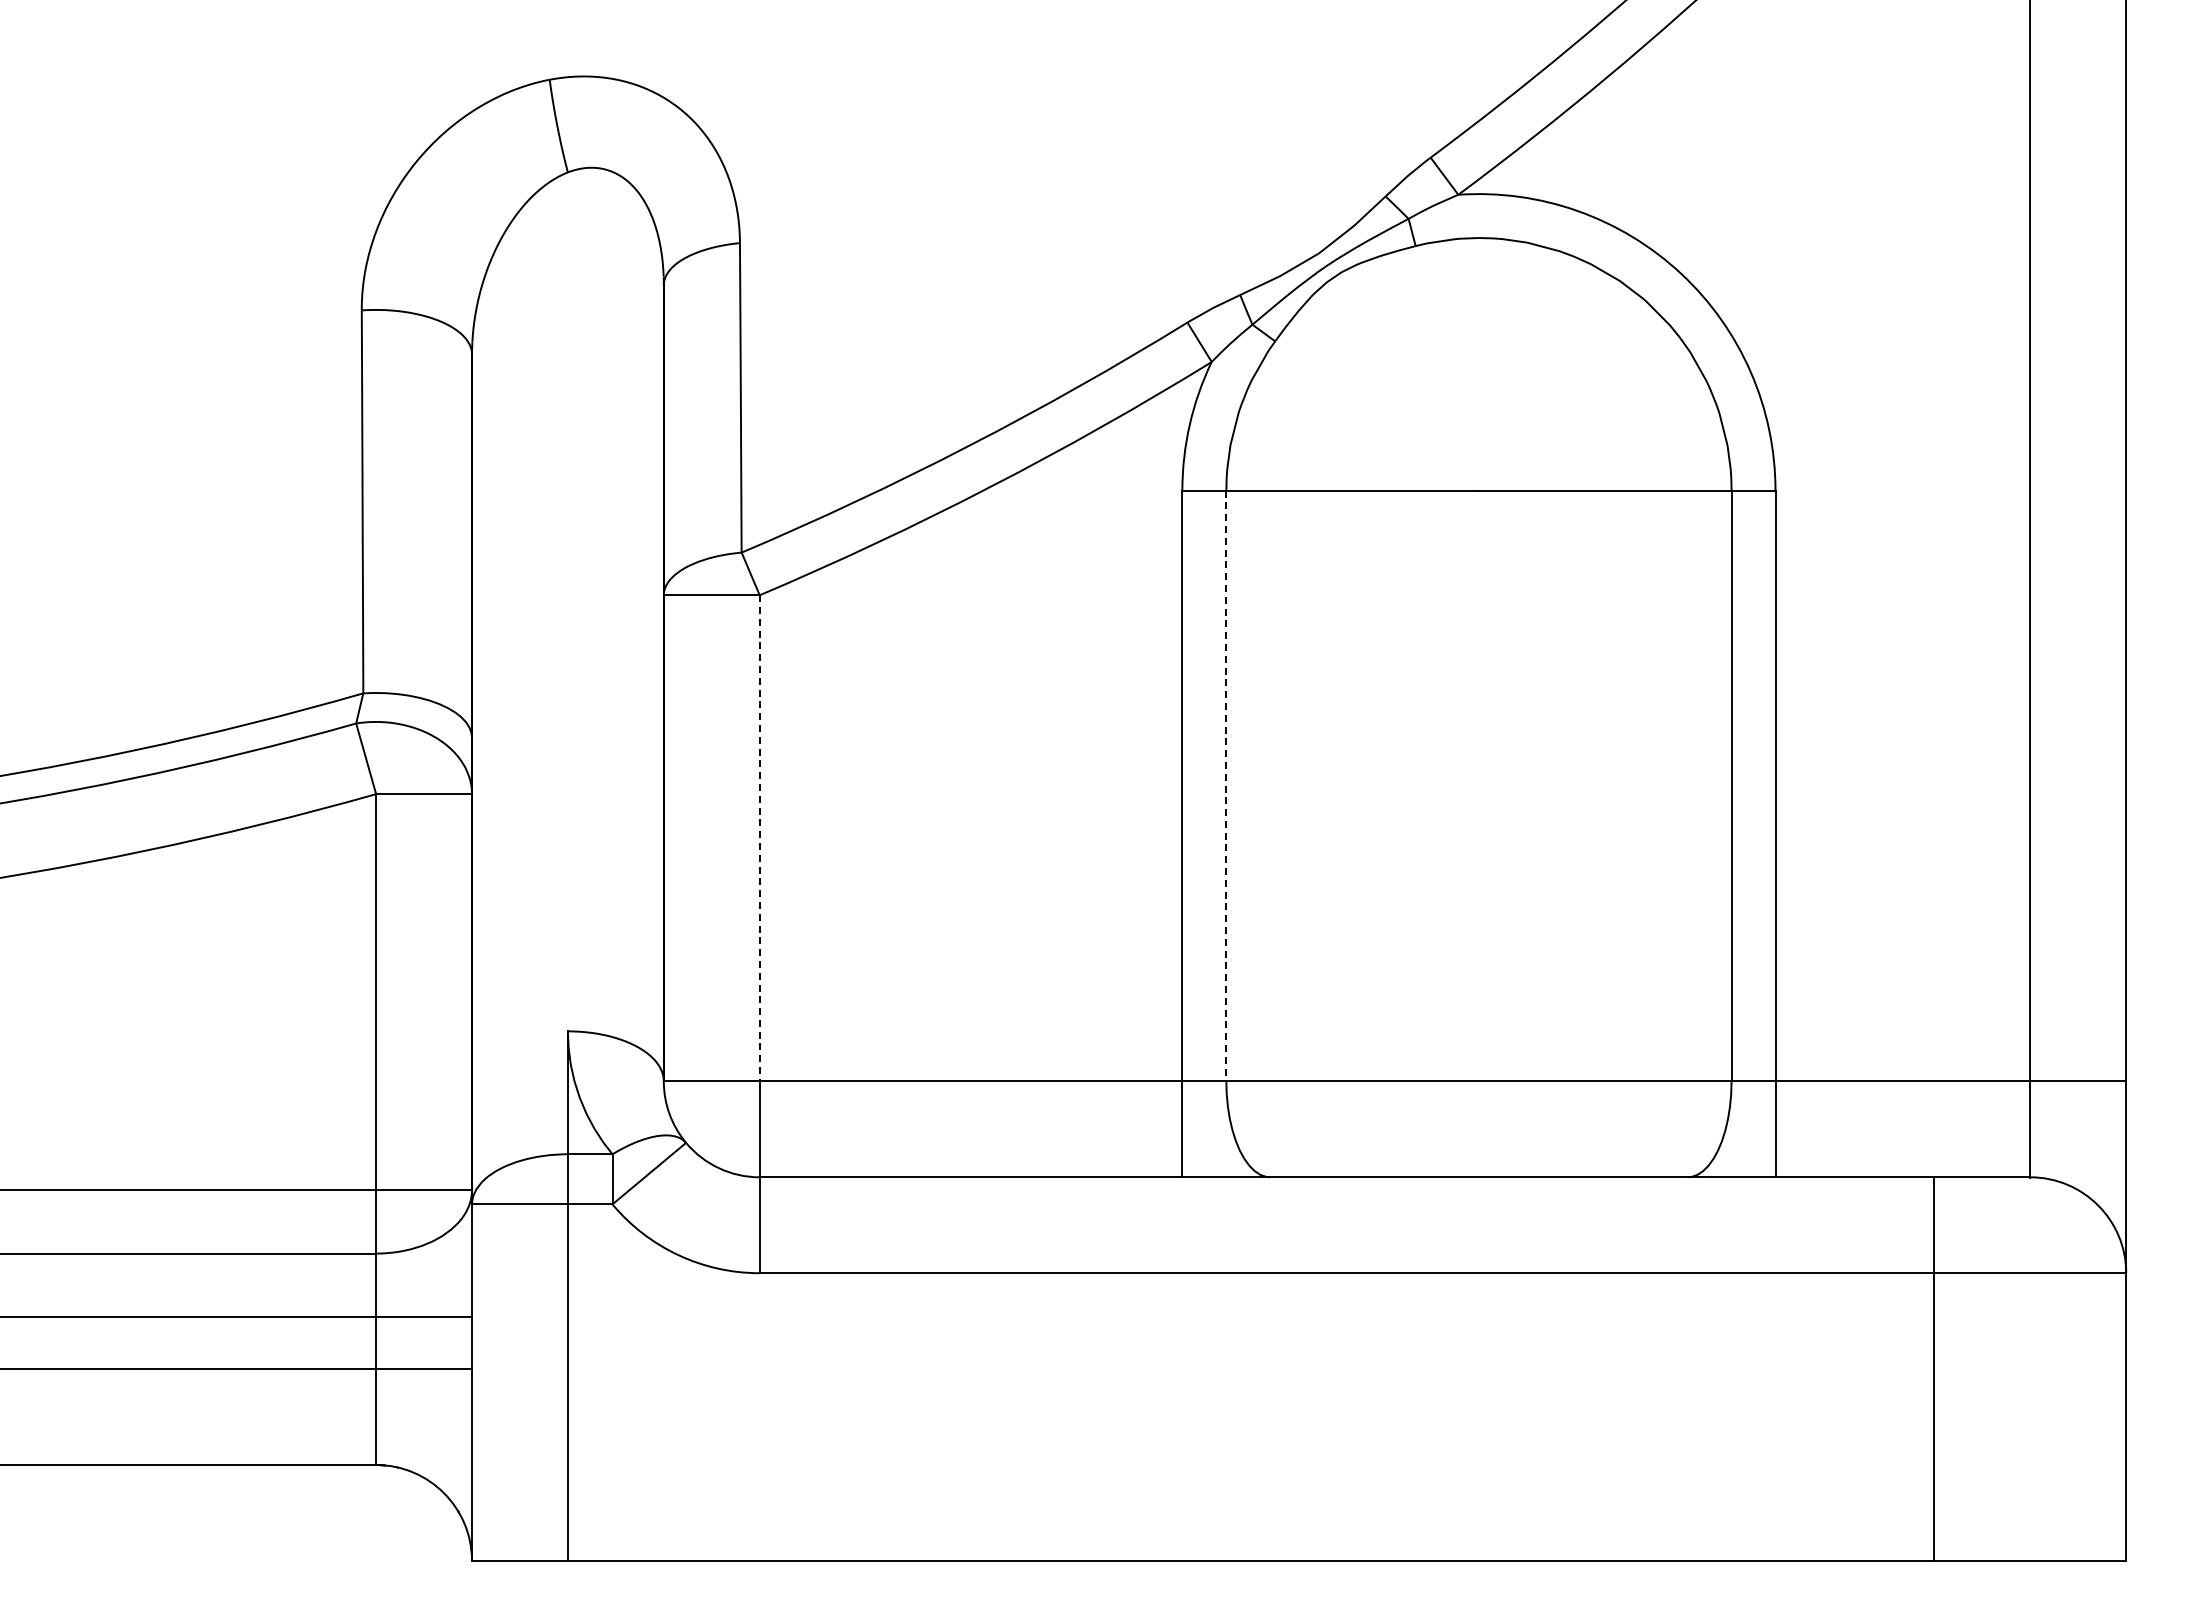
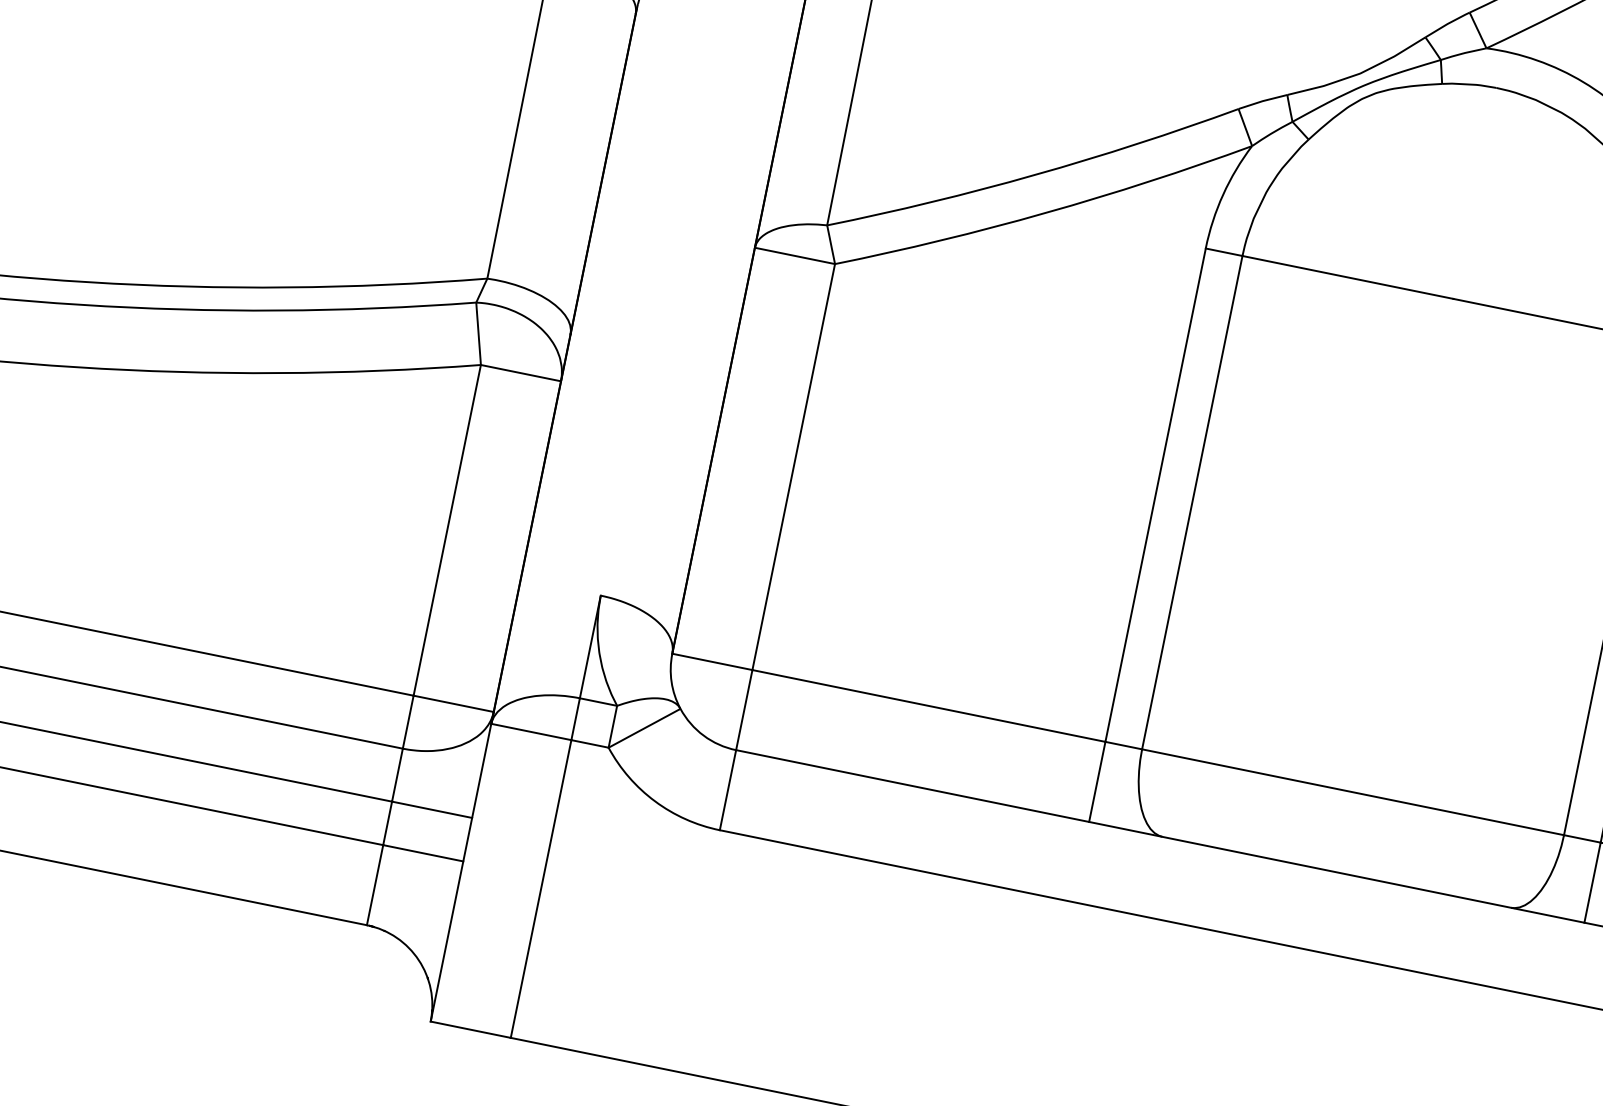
line: (1226, 786) -> (1192, 503), dashed -> solid
line: (759, 838) -> (793, 467), dashed -> solid

